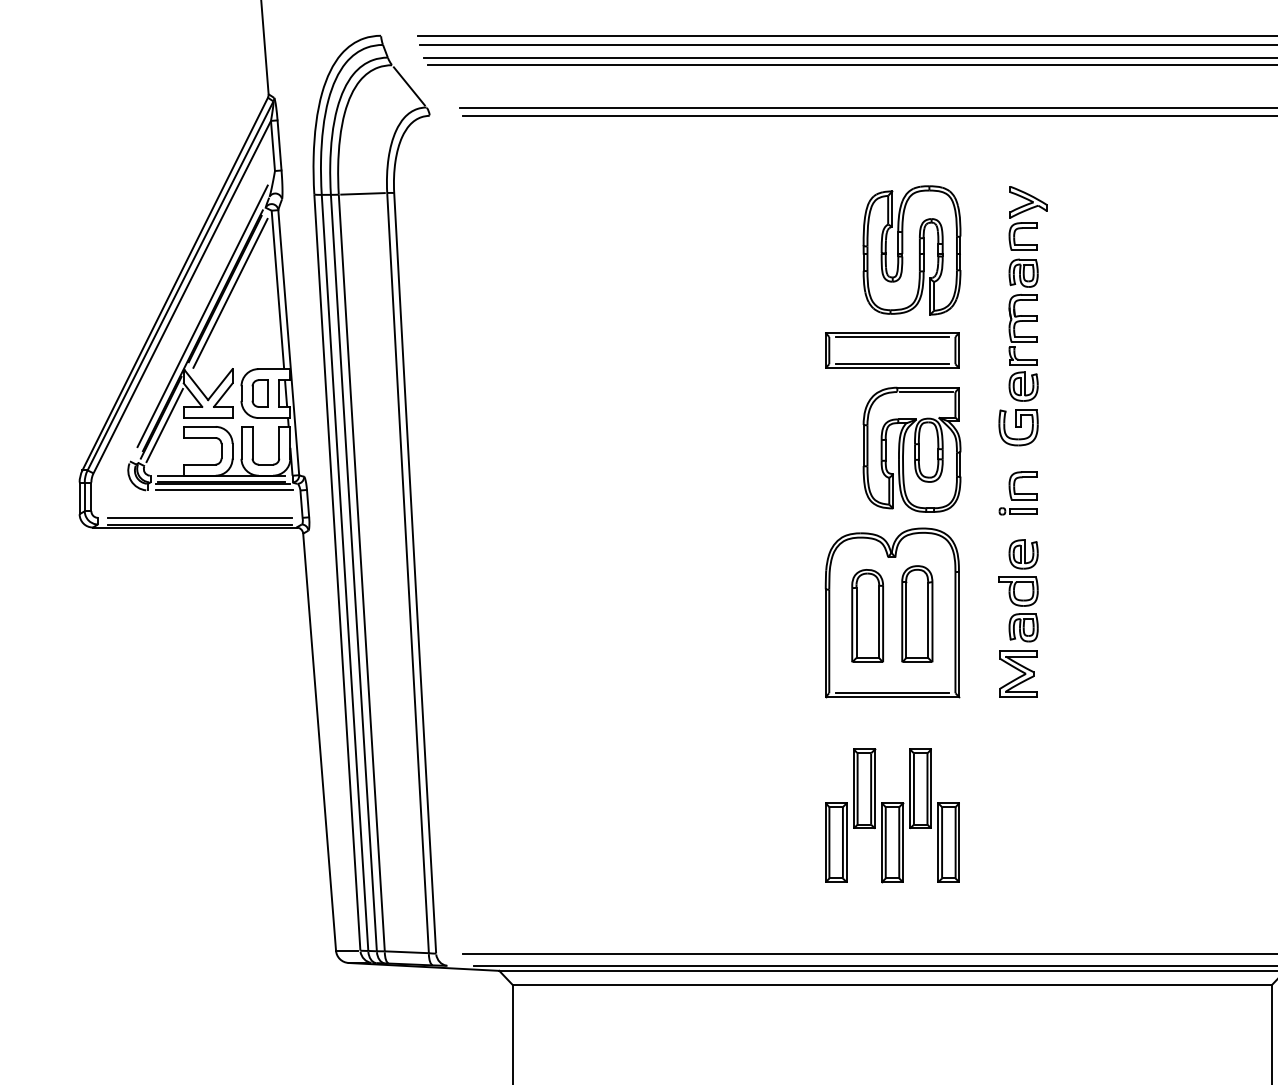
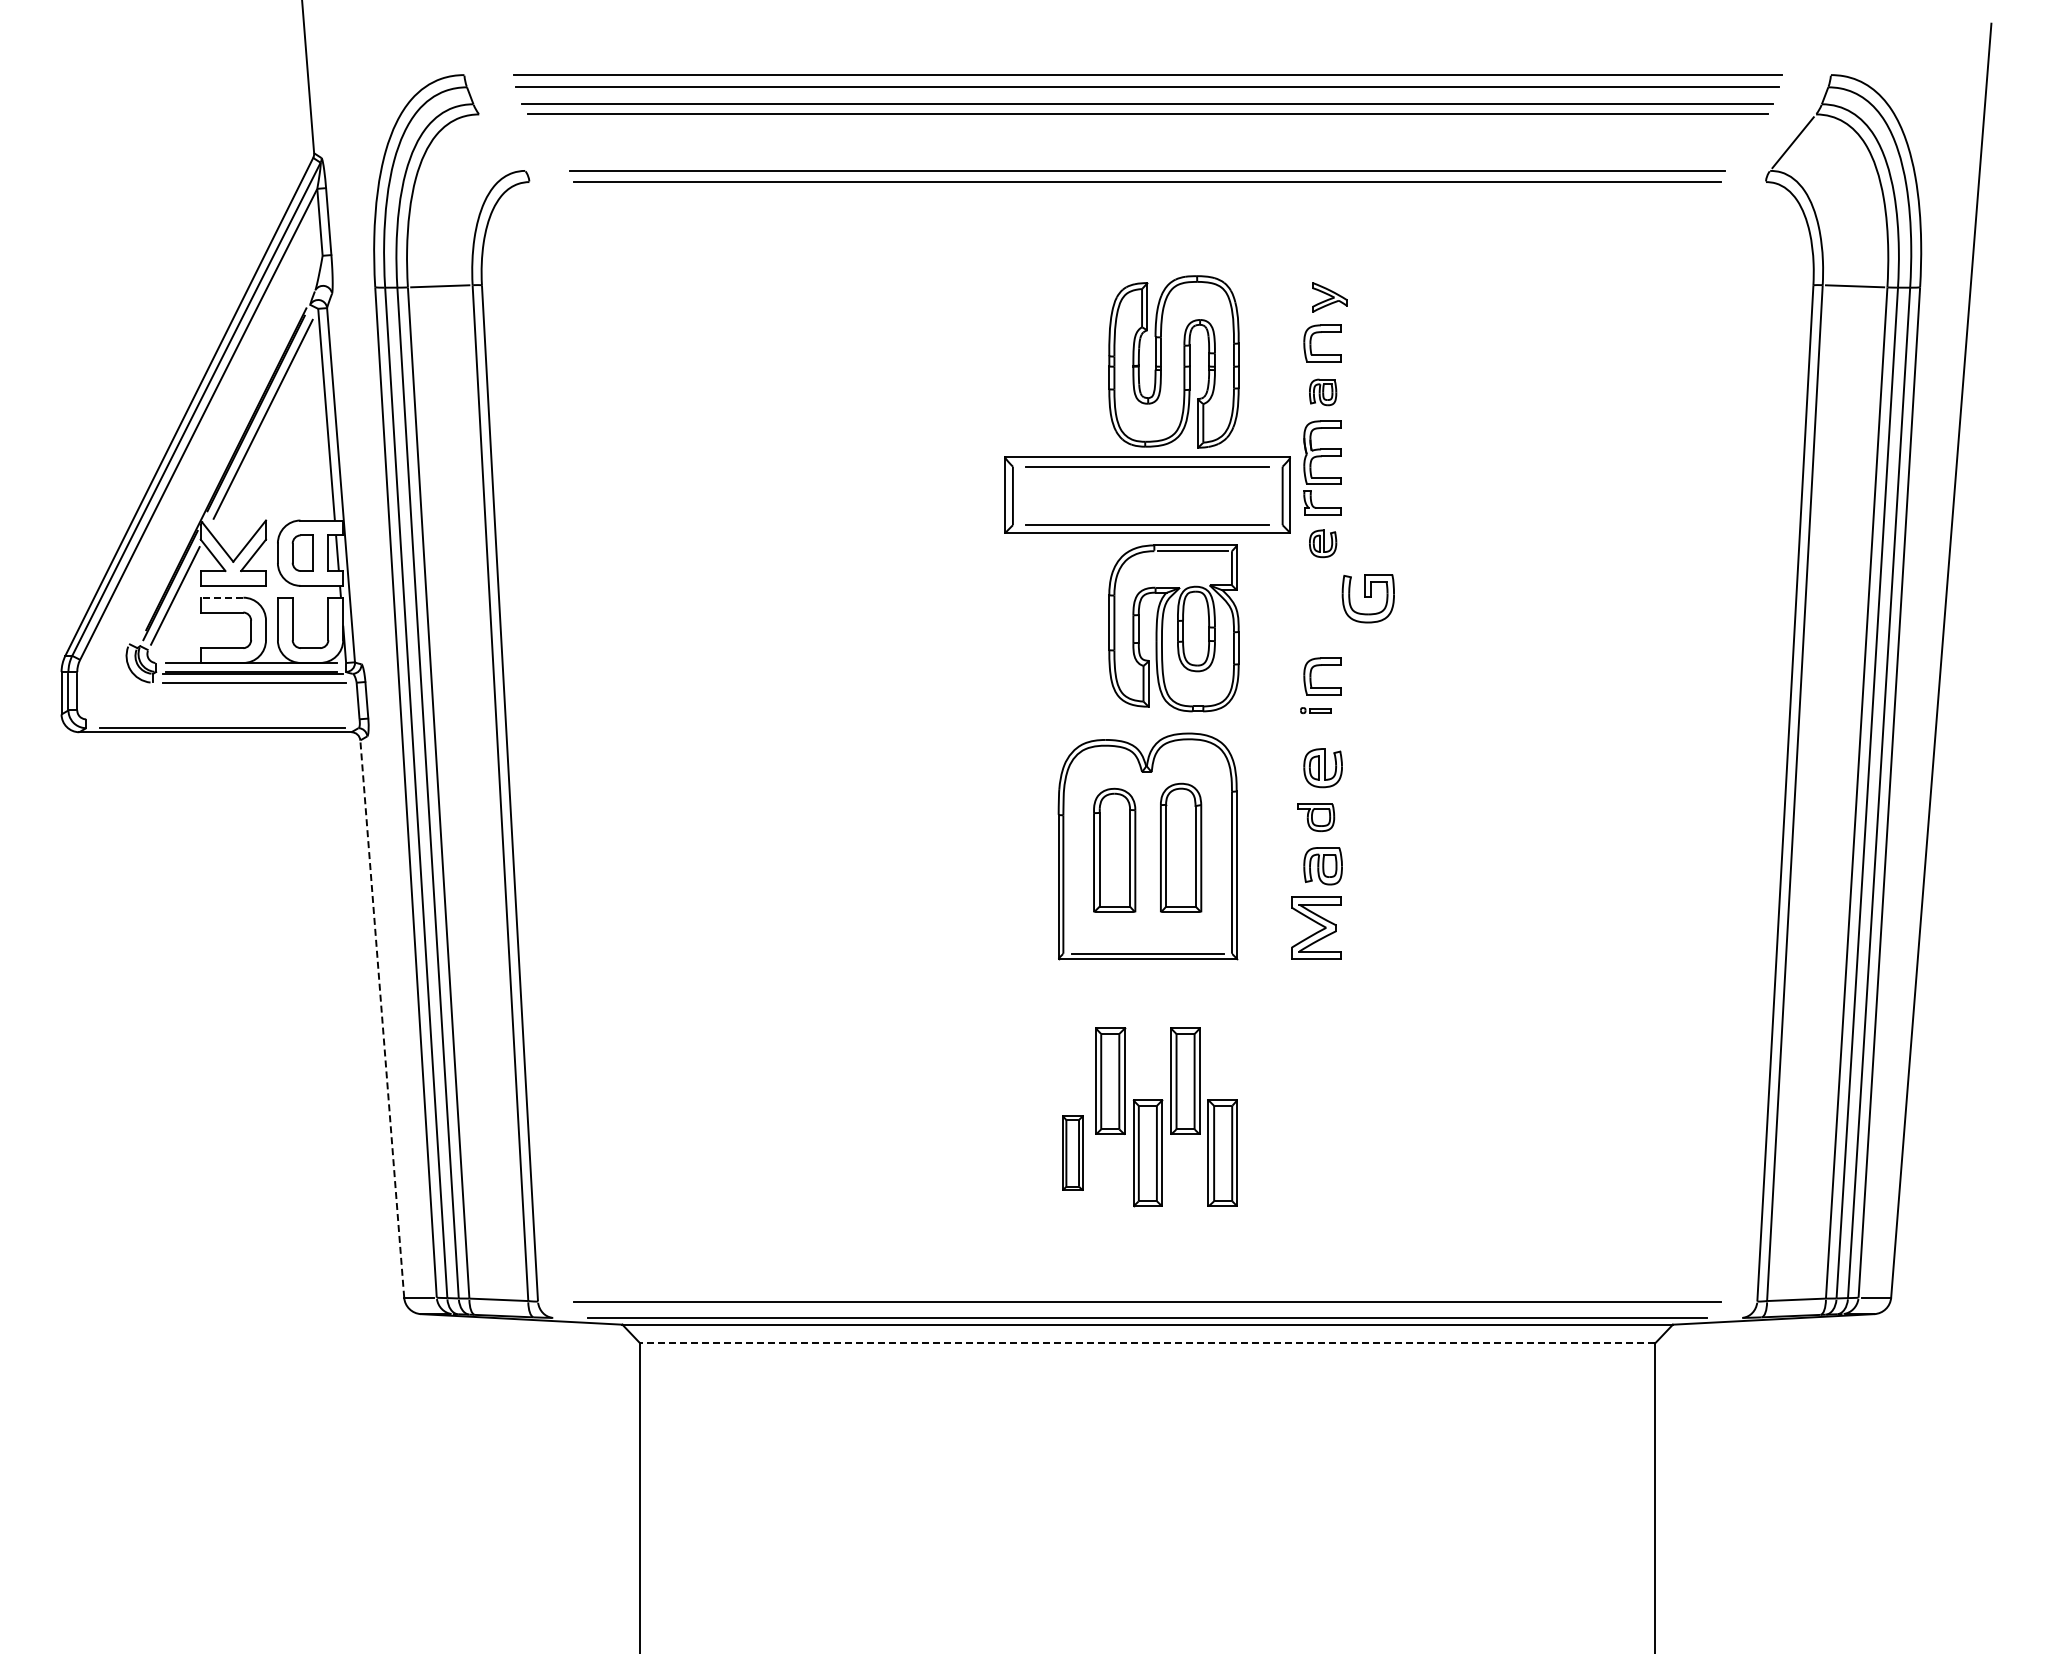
line: (408, 86) -> (501, 142), removed
part: (1028, 202) -> (1329, 297), size x0.7
part: (1023, 273) -> (1322, 392), size x0.7
line: (202, 315) -> (225, 449), removed
part: (892, 350) -> (1147, 495), size x1.6
part: (1023, 386) -> (1322, 543), size x0.7
line: (199, 426) -> (221, 597), solid -> dashed
part: (1017, 427) -> (1367, 598), moved
part: (1017, 511) -> (1315, 710), size x0.6
line: (200, 518) -> (222, 719), removed
part: (1017, 591) -> (1315, 817), size x0.7
line: (319, 742) -> (382, 1019), solid -> dashed
part: (836, 842) -> (1072, 1152), size x0.7
line: (892, 984) -> (1147, 1343), solid -> dashed

